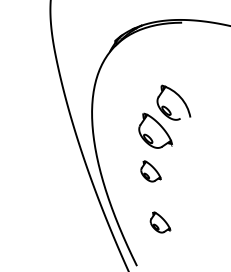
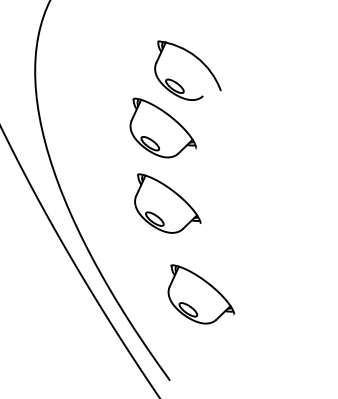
part: (150, 171) -> (164, 202), size x1.67
part: (160, 222) -> (199, 293), size x1.67

